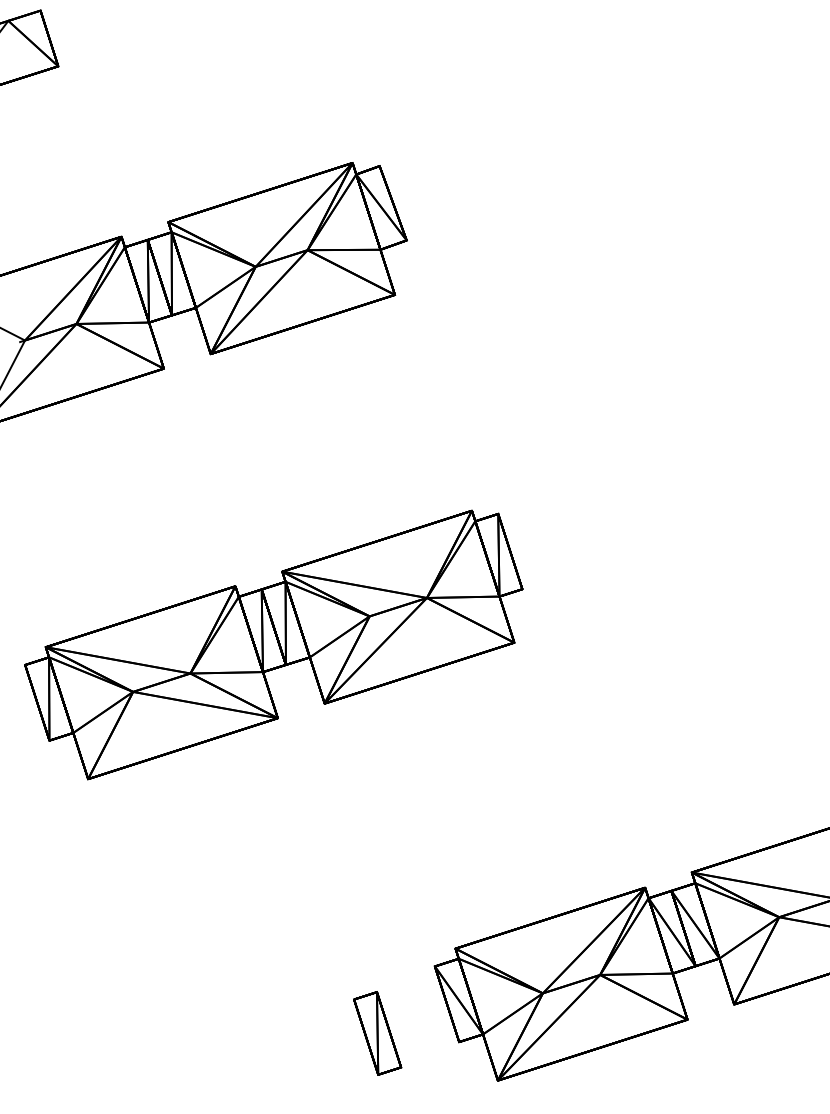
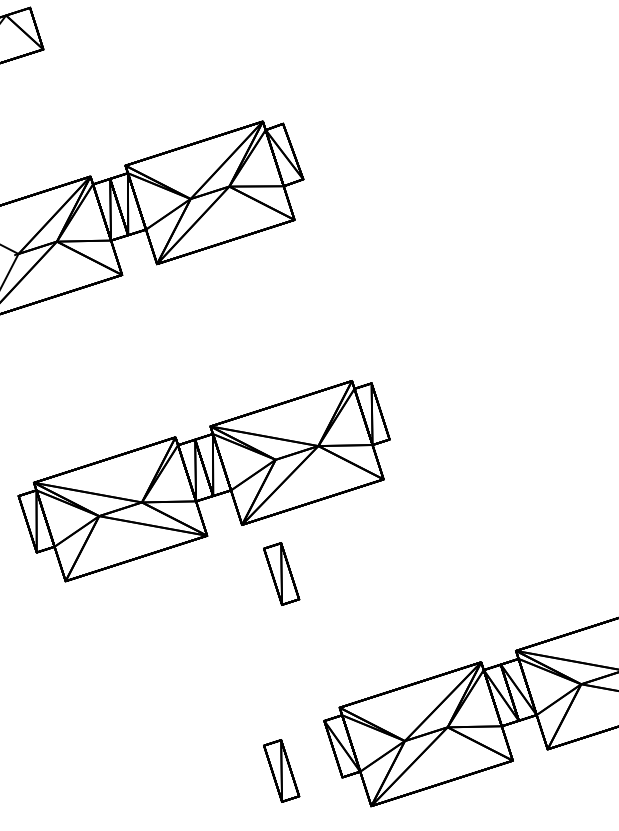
part: (377, 769) -> (281, 574), added

